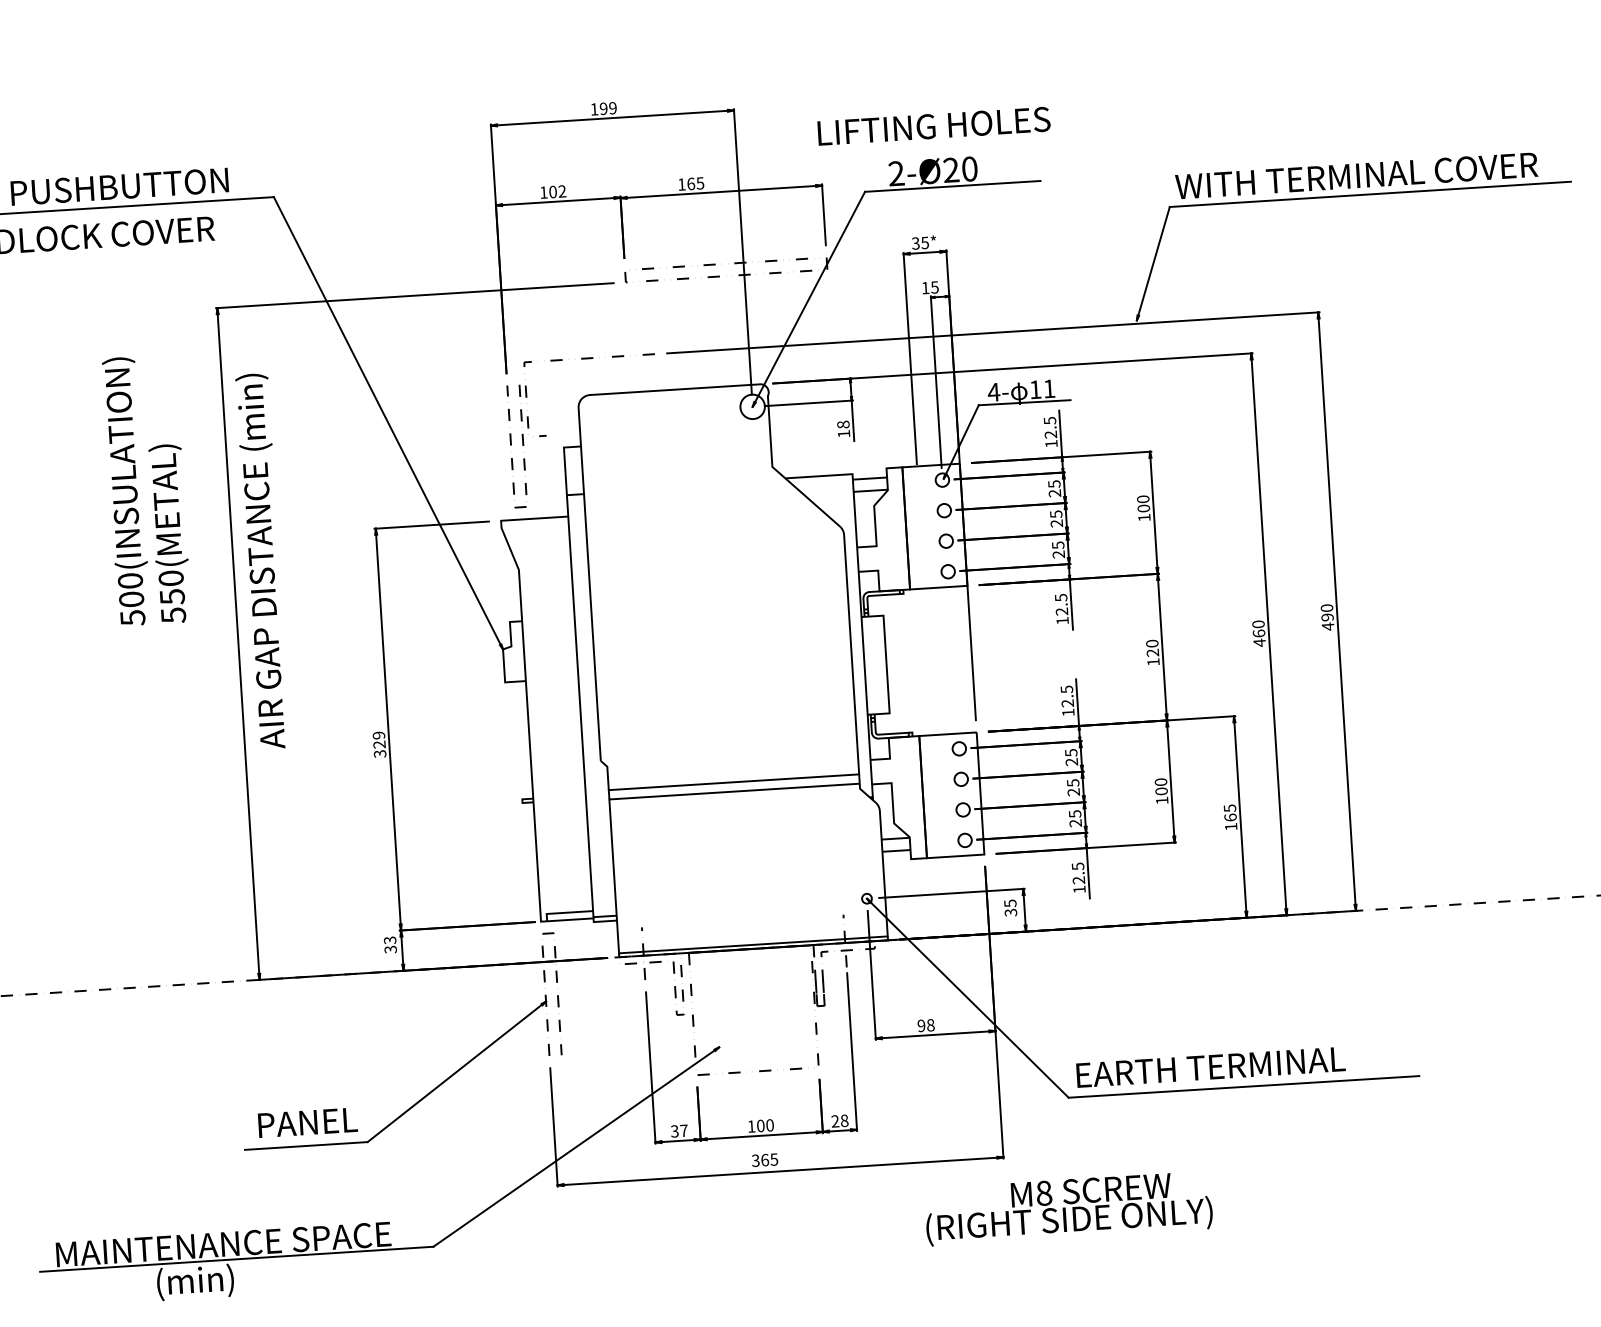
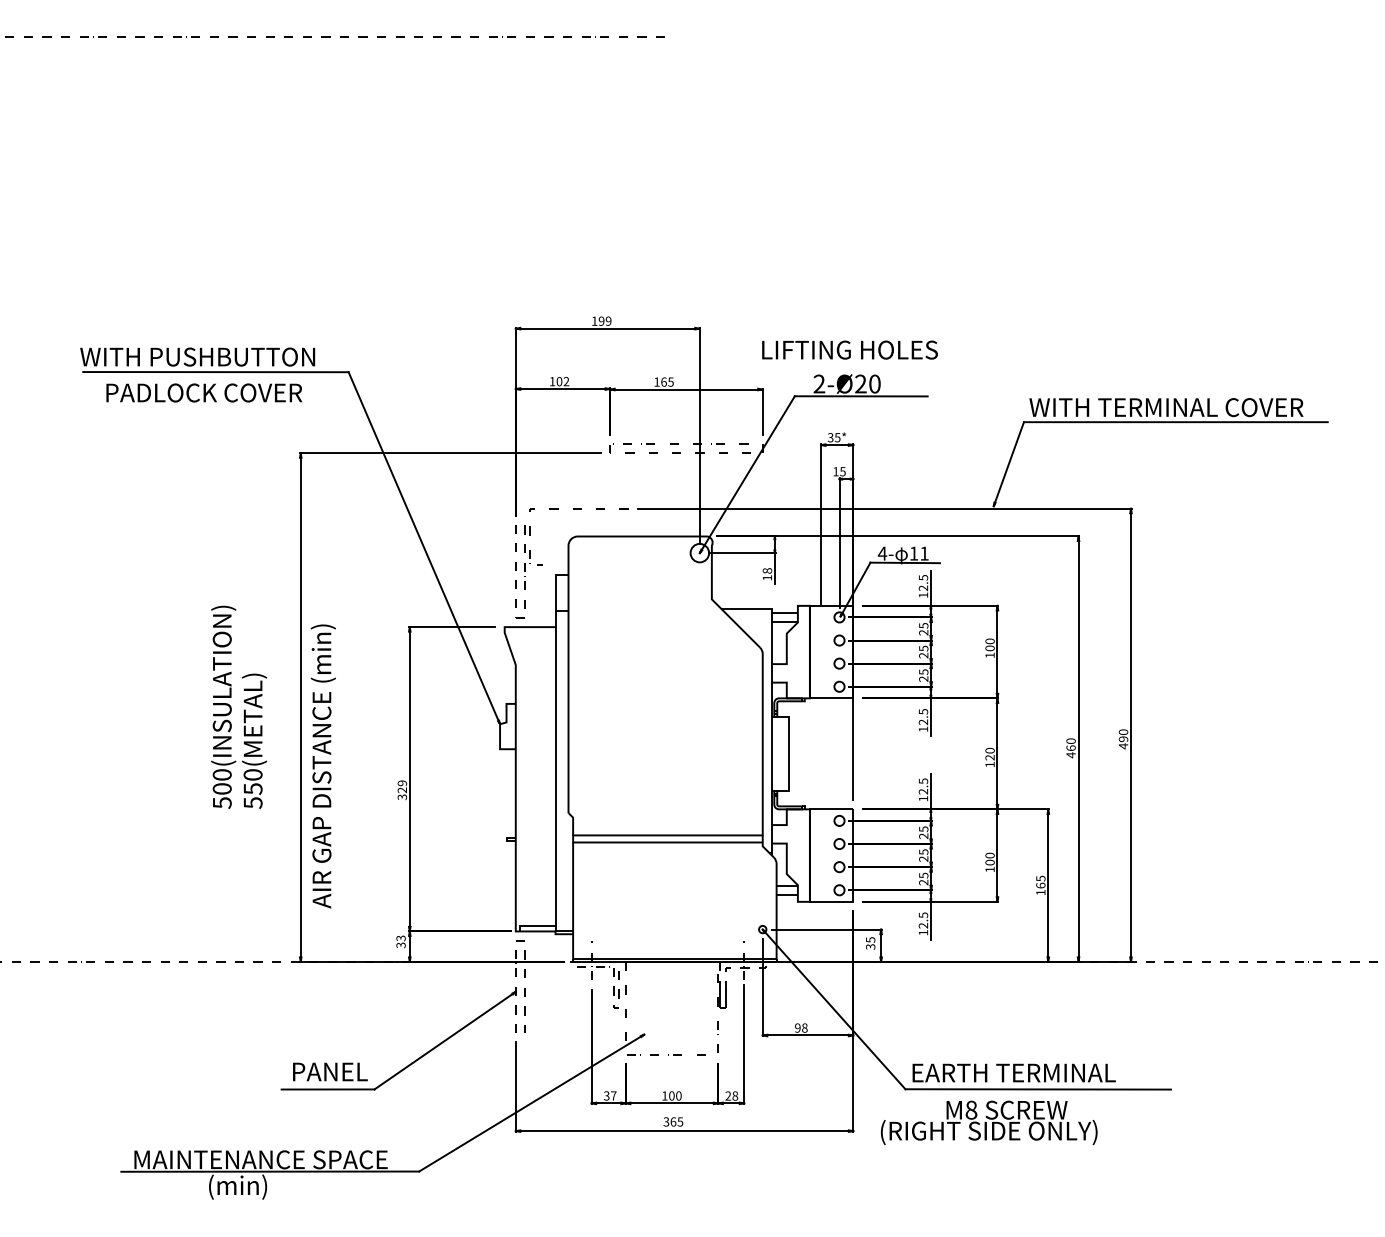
text: (147, 489) -> (239, 706), moved
text: (262, 561) -> (322, 766), moved
text: (1067, 1208) -> (988, 1122), moved

